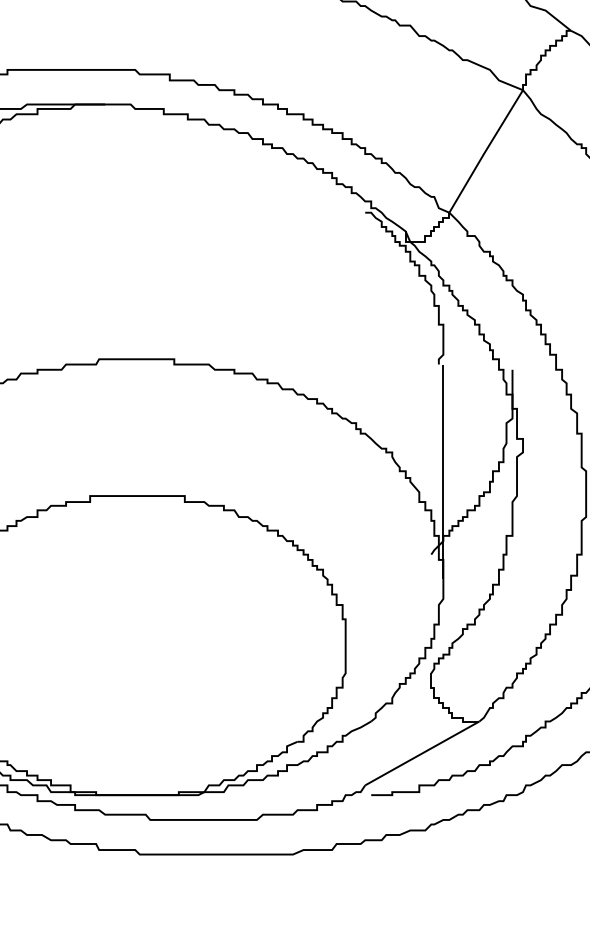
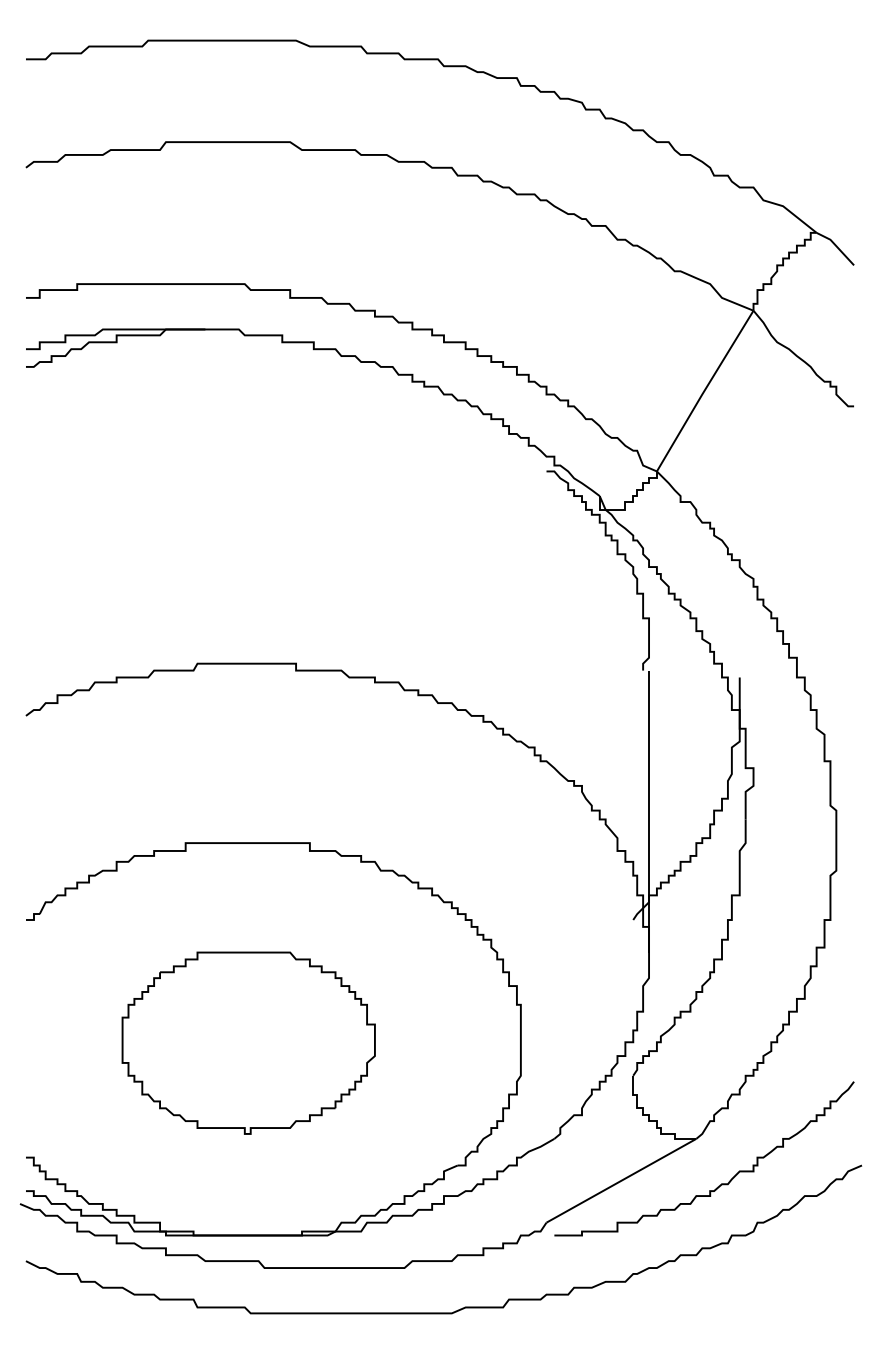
part: (138, 648) -> (248, 1042), added

